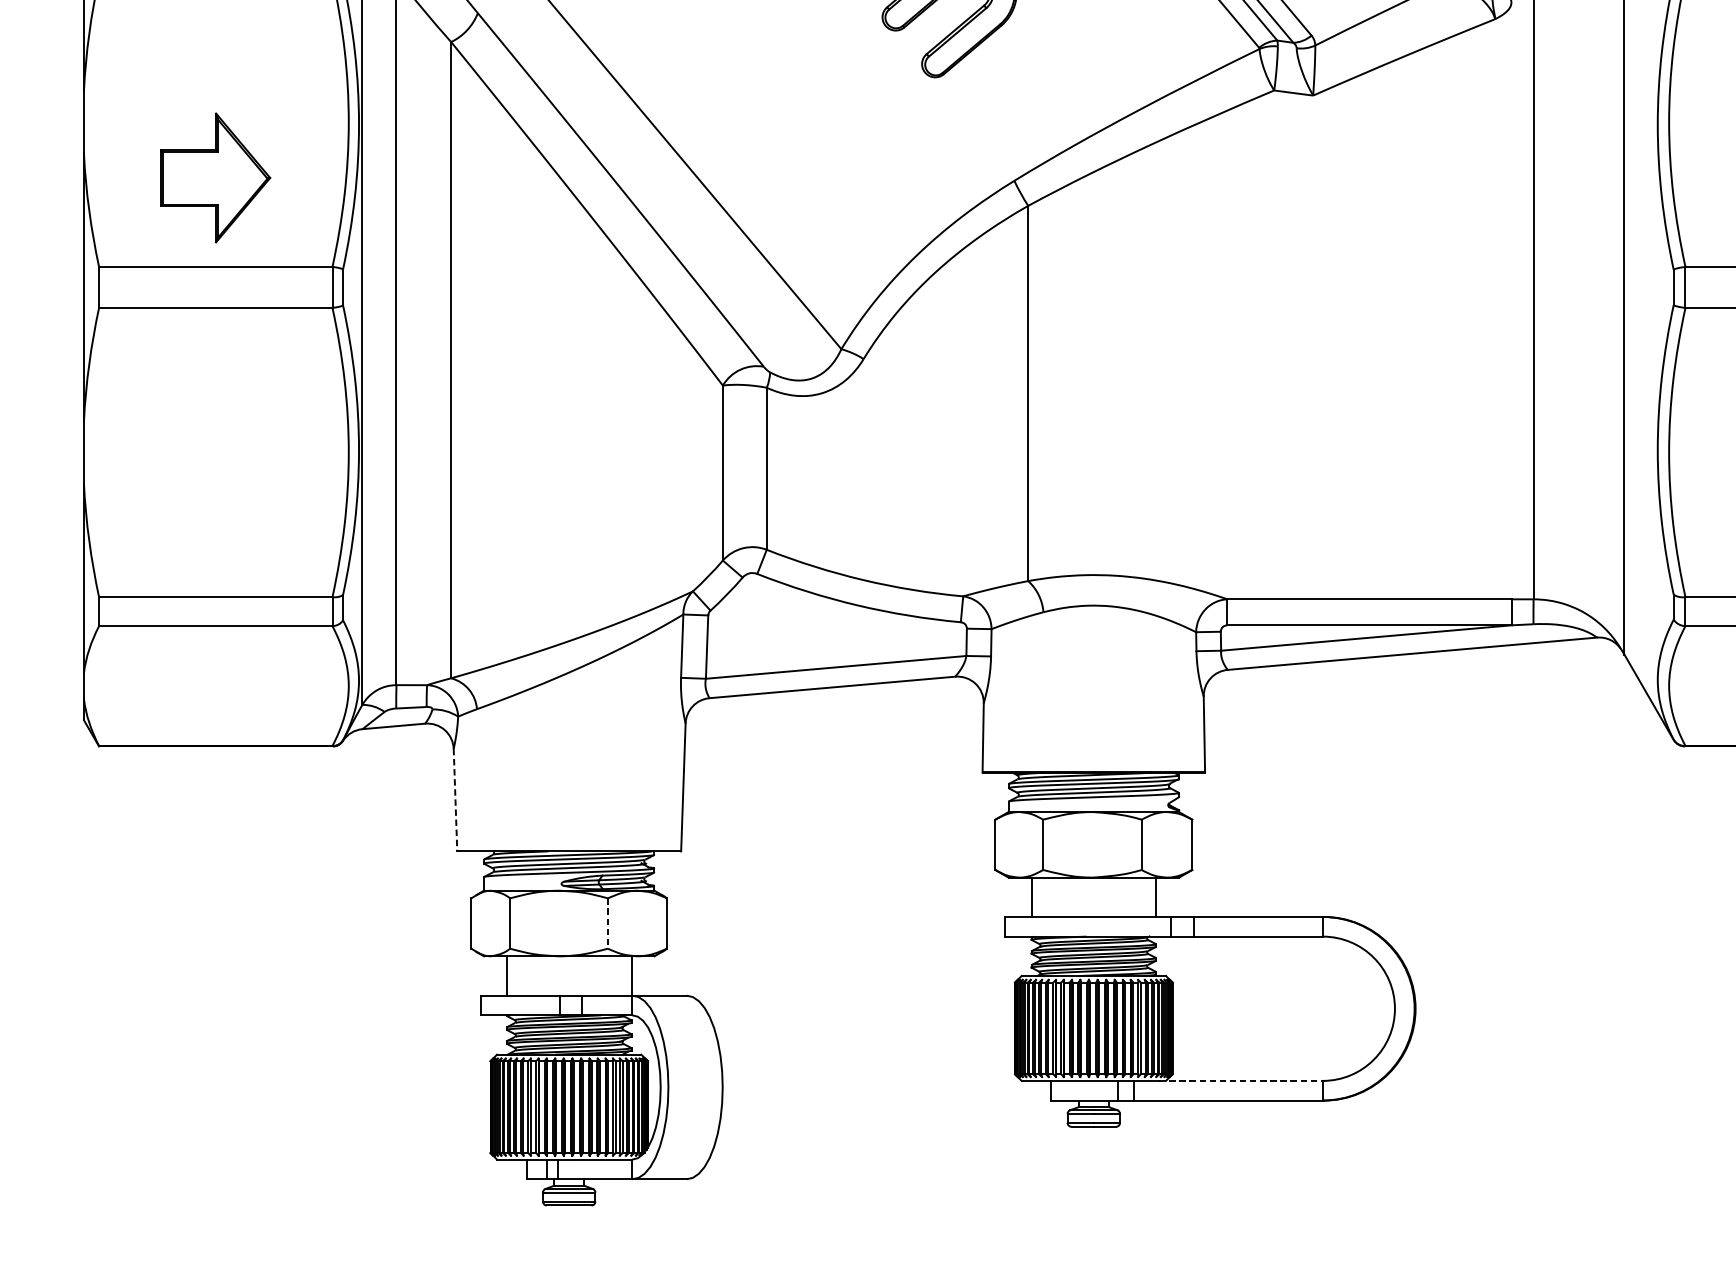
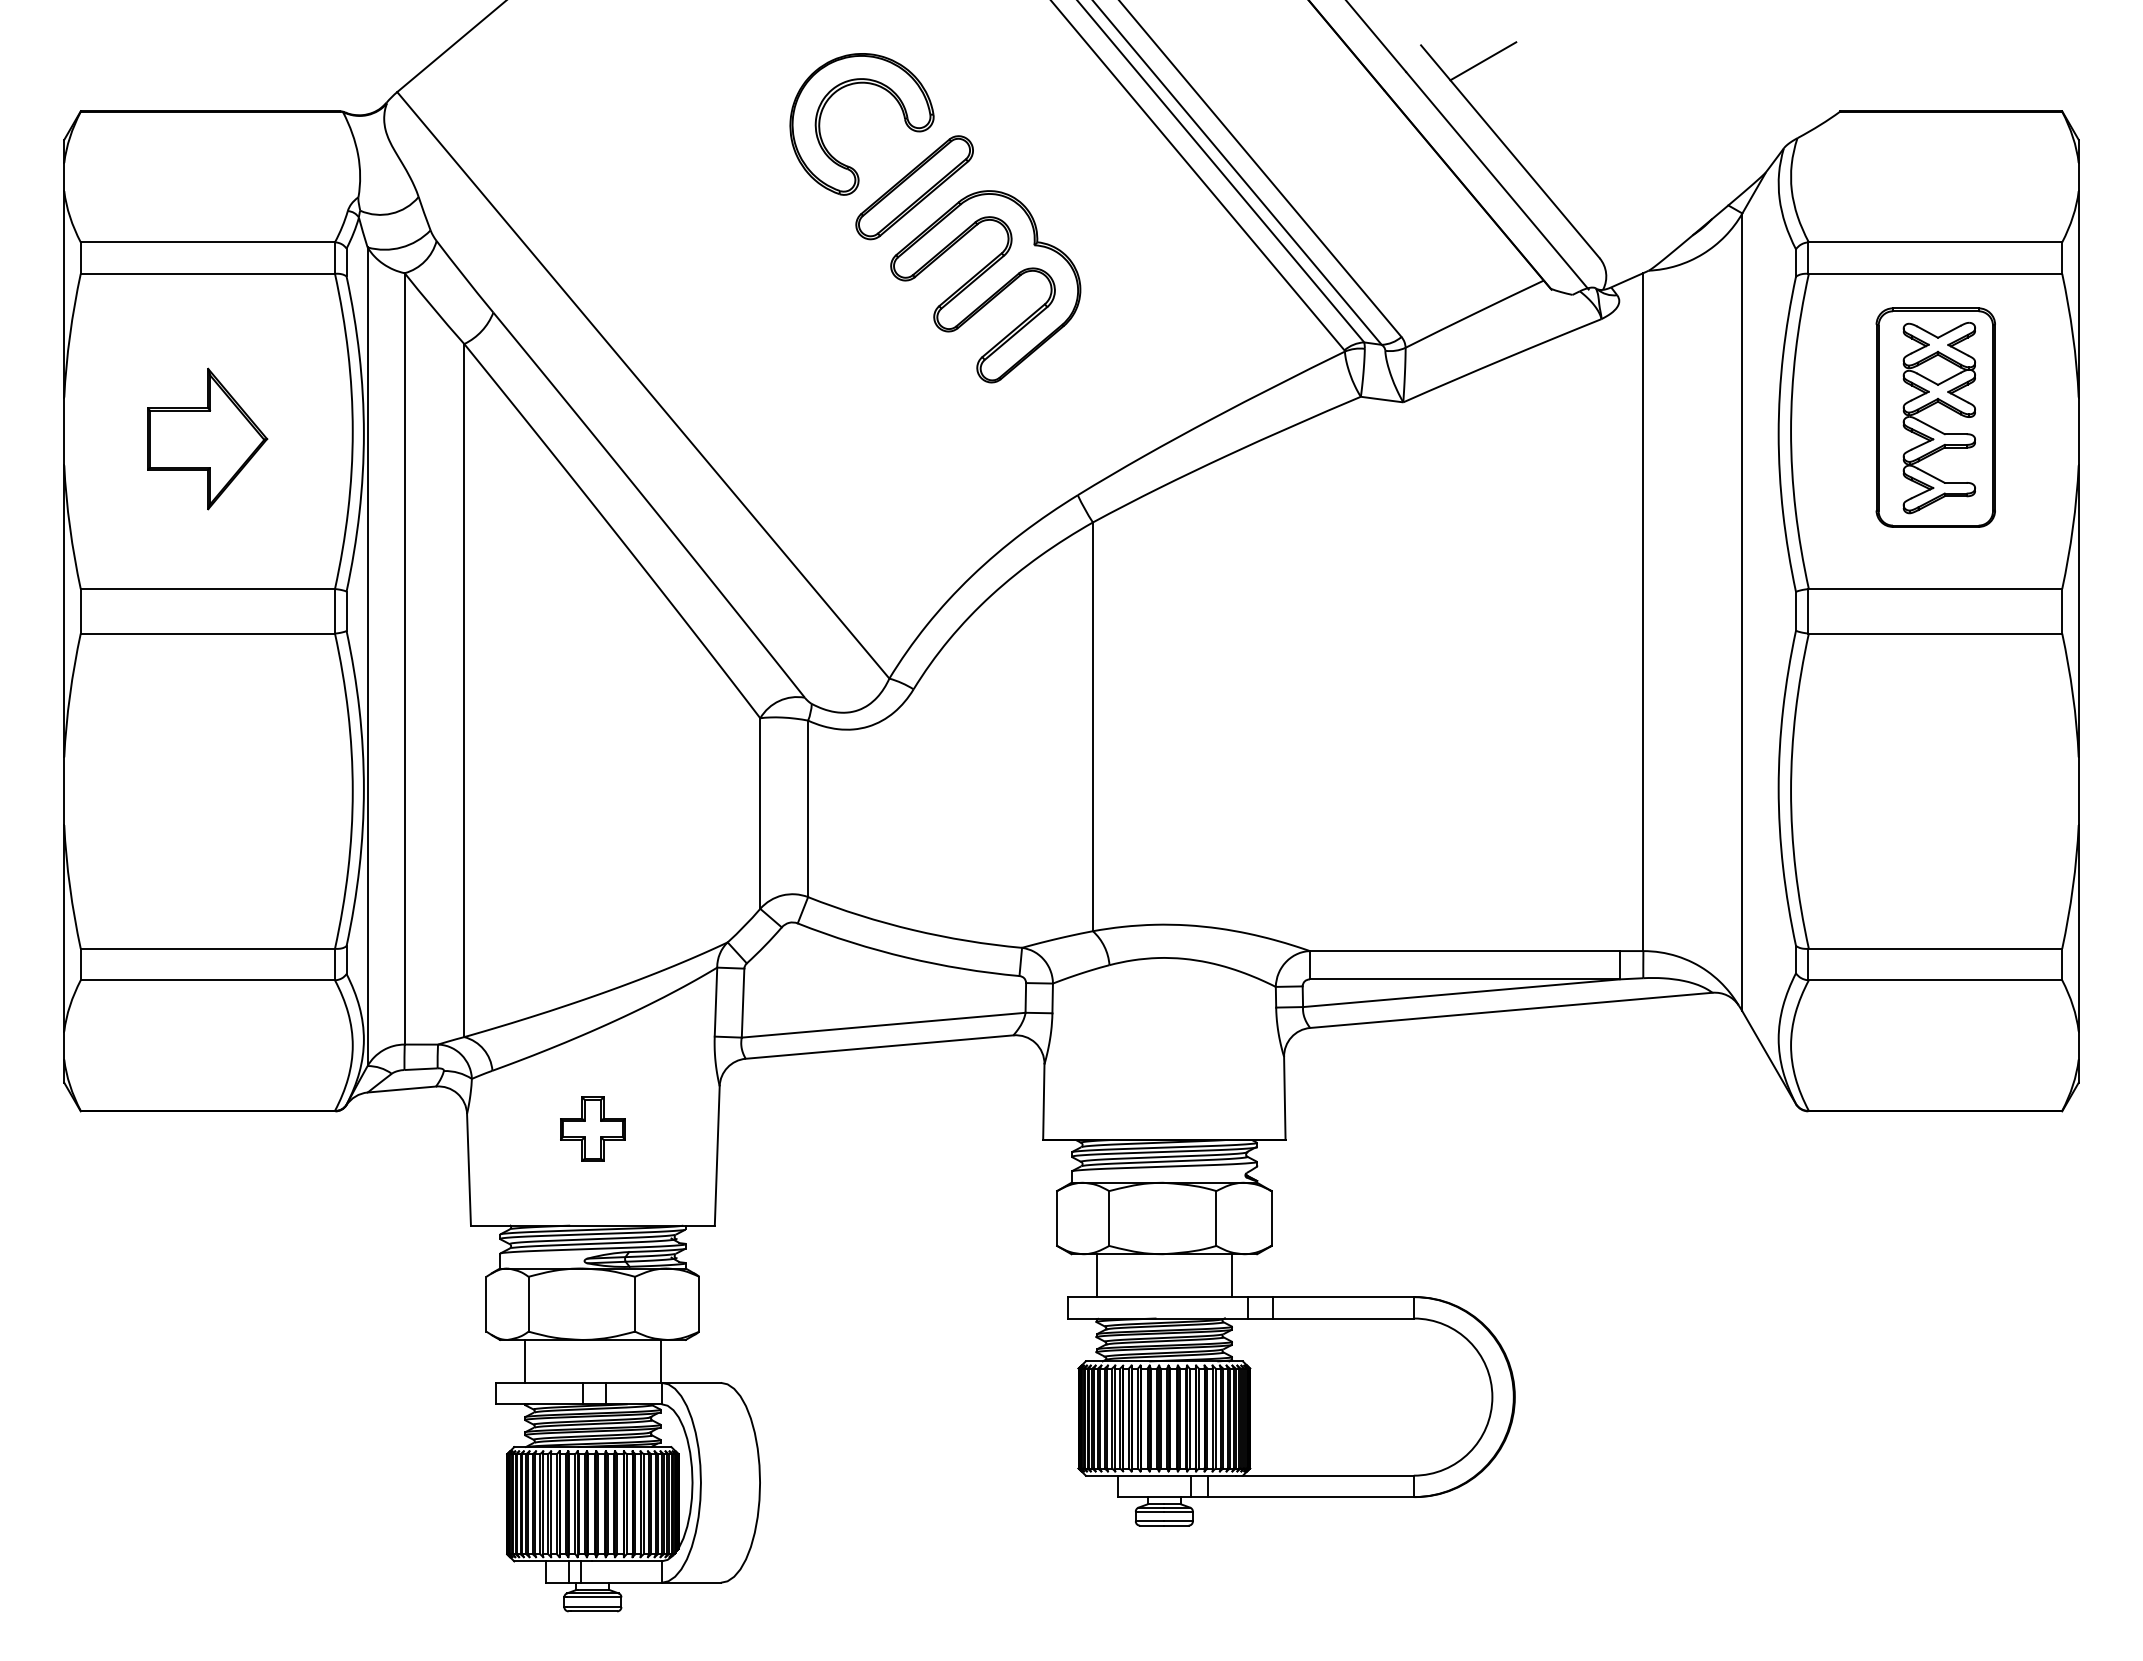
part: (215, 177) -> (207, 438), moved
part: (568, 762) -> (592, 1128), added
line: (455, 799) -> (469, 1169), dashed -> solid
line: (608, 923) -> (635, 1304), dashed -> solid
line: (1241, 1080) -> (1325, 1475), dashed -> solid

